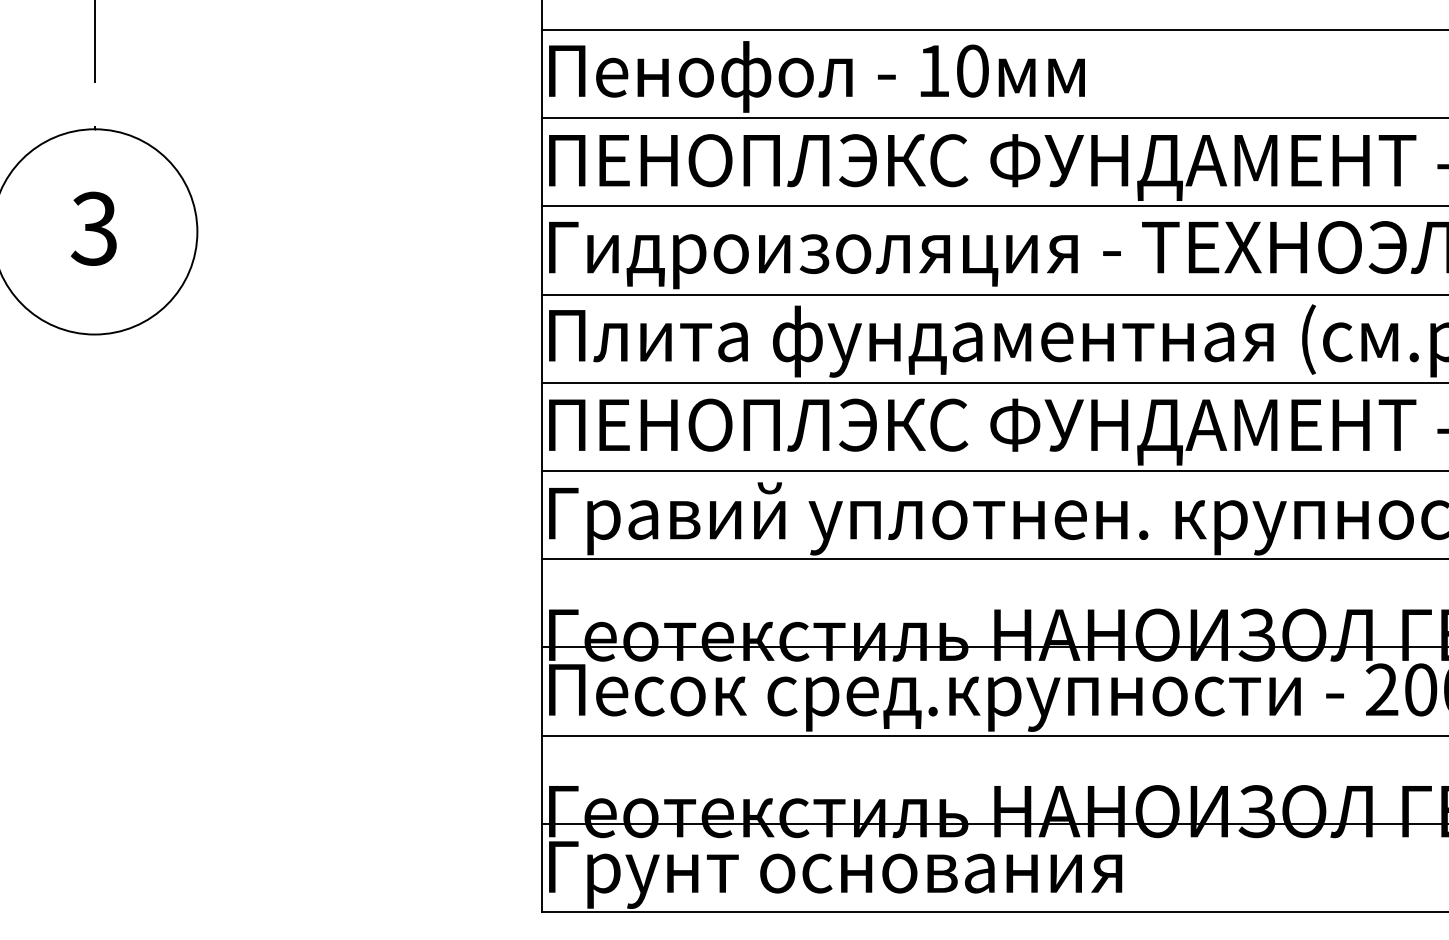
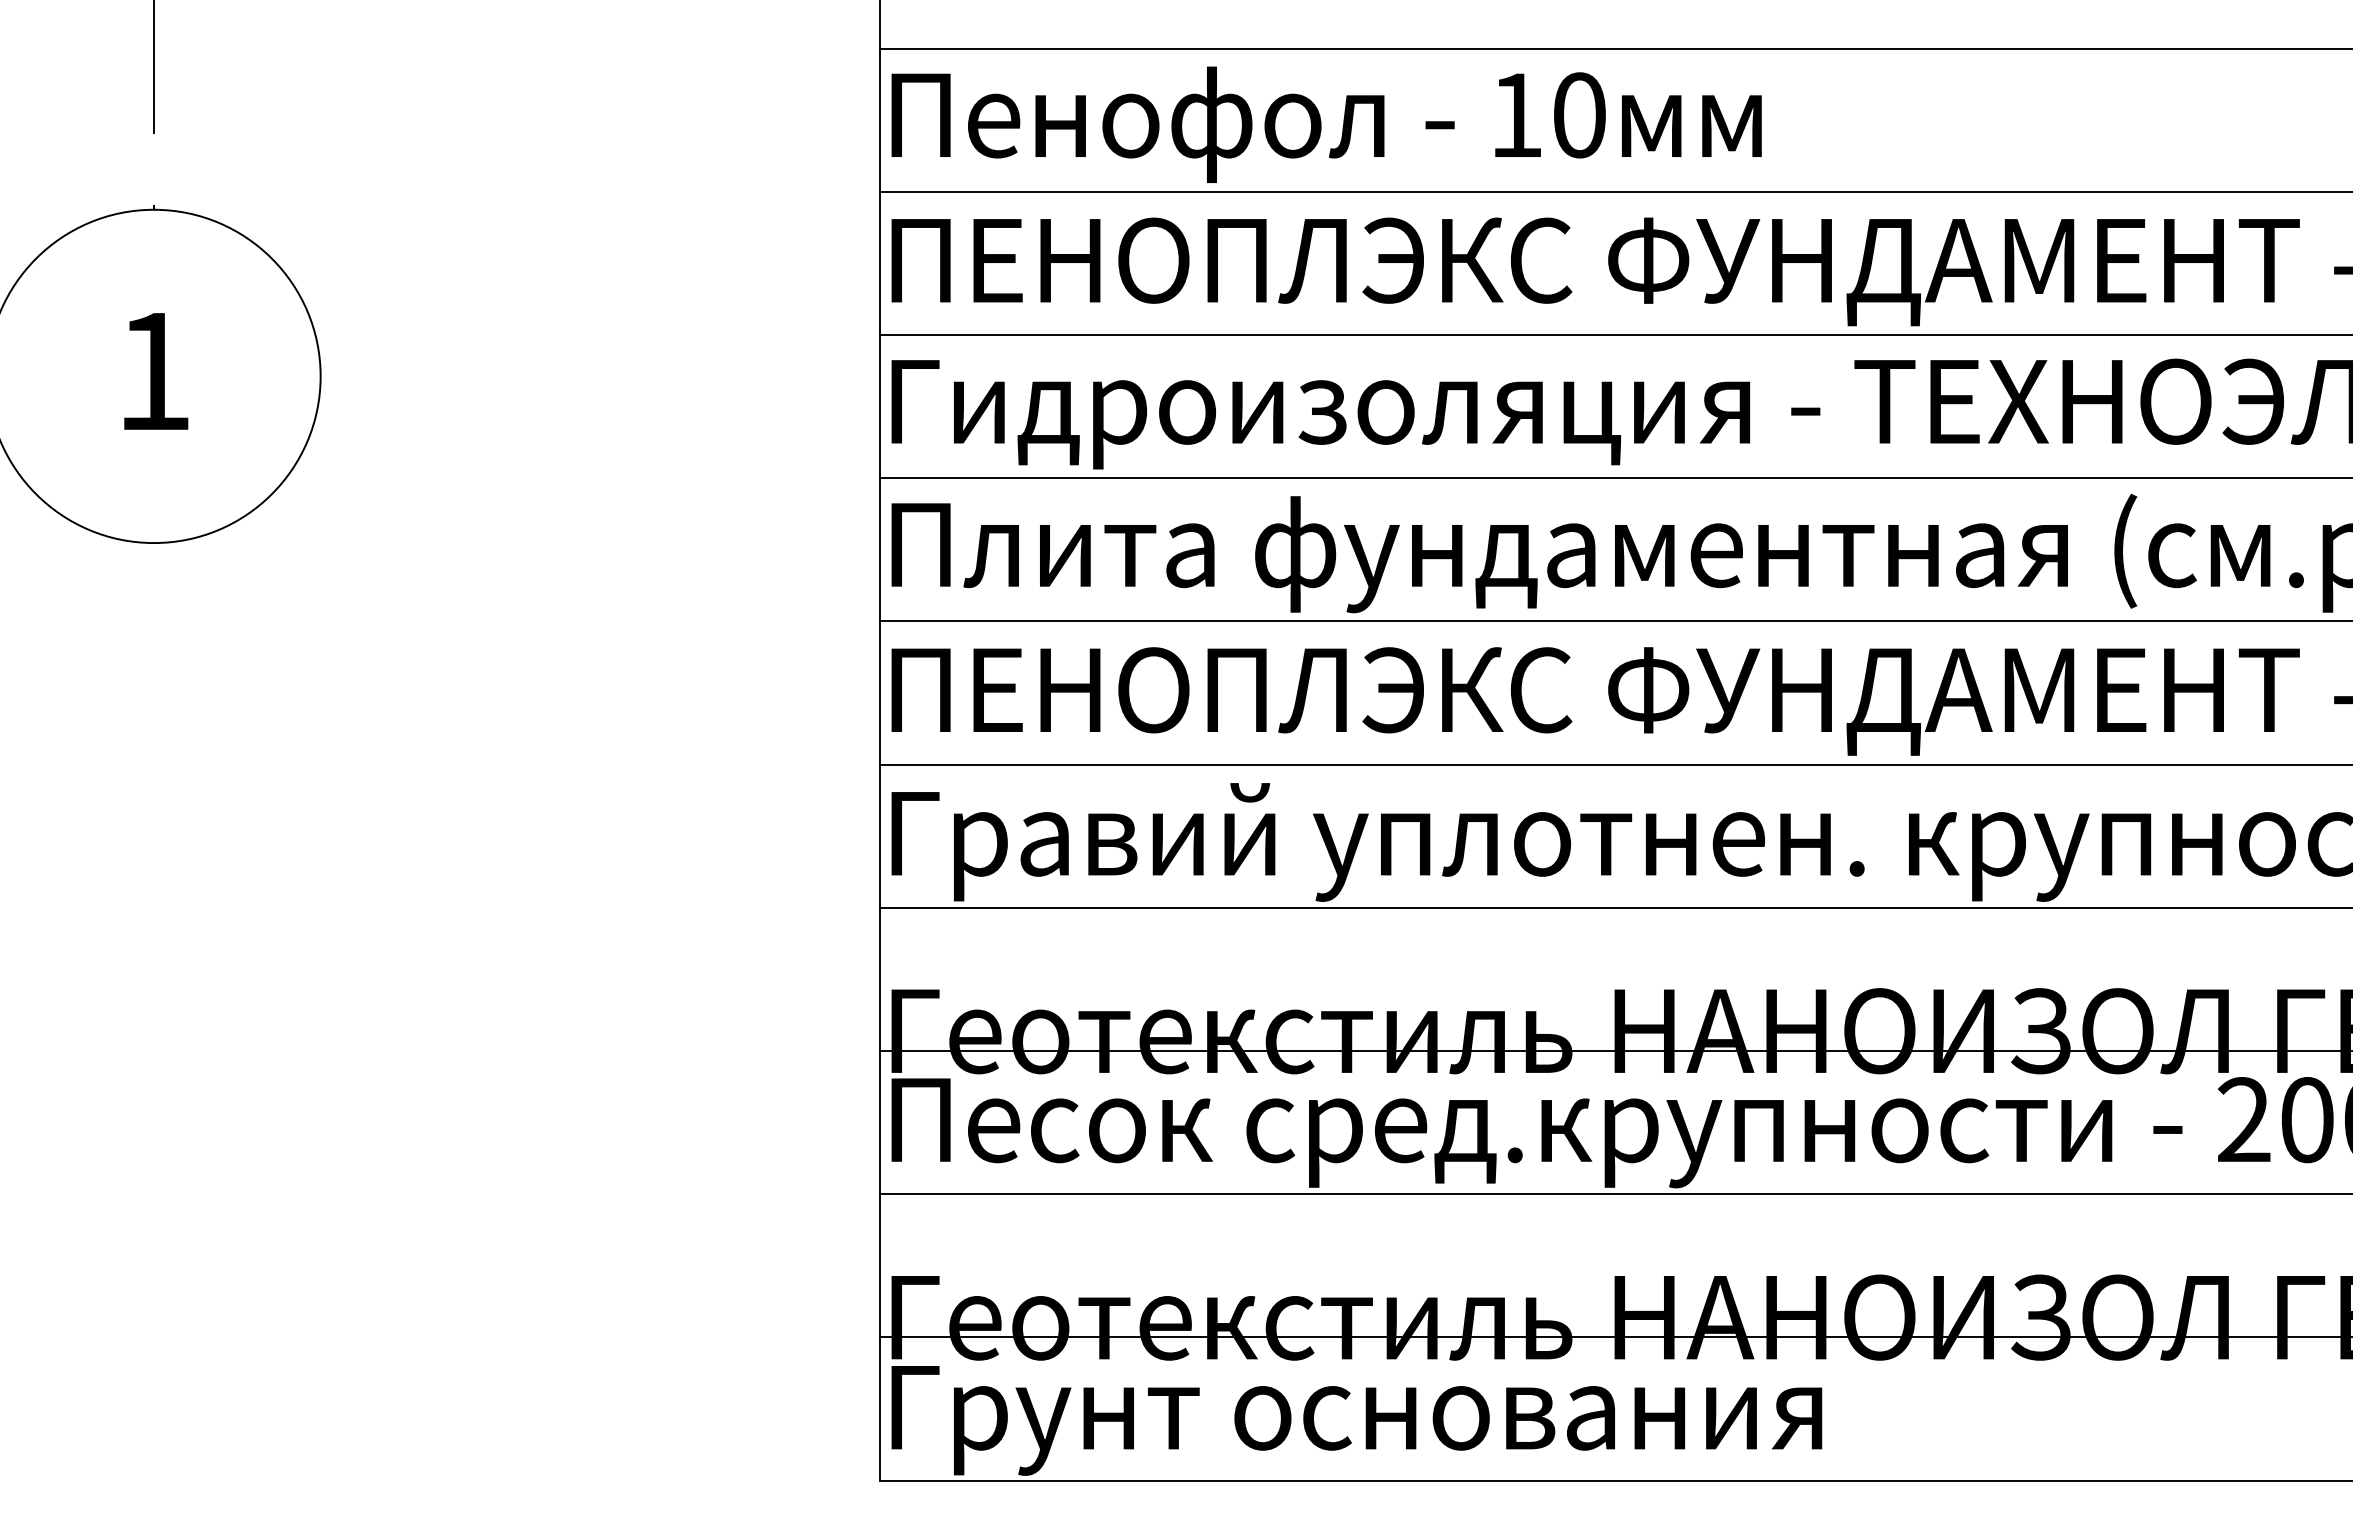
text: (93, 228) -> (151, 370), 3 -> 1

